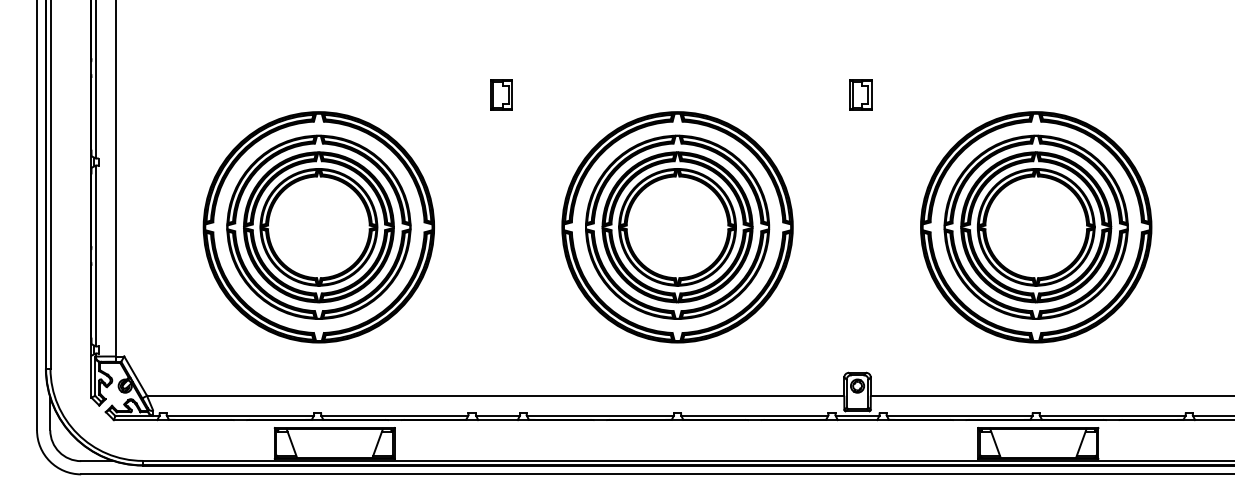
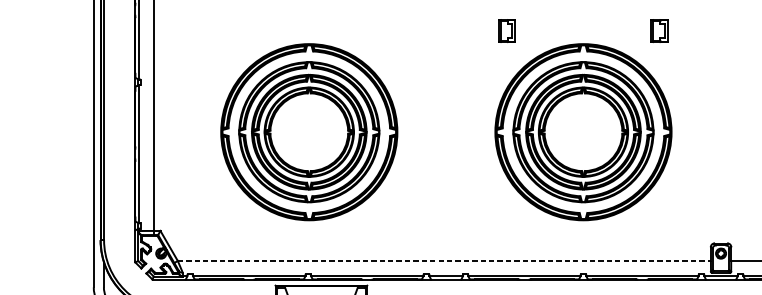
part: (501, 94) -> (506, 30), moved
part: (860, 94) -> (659, 30), moved
line: (495, 395) -> (444, 260), solid -> dashed

